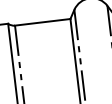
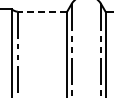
line: (42, 22) -> (42, 11), solid -> dashed

